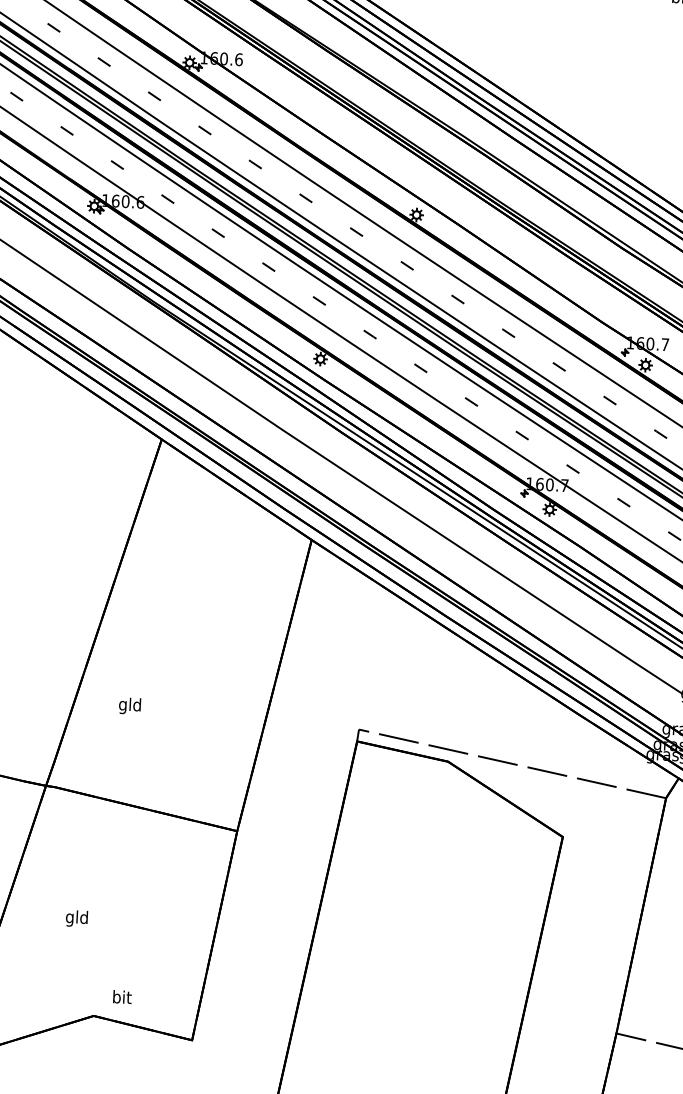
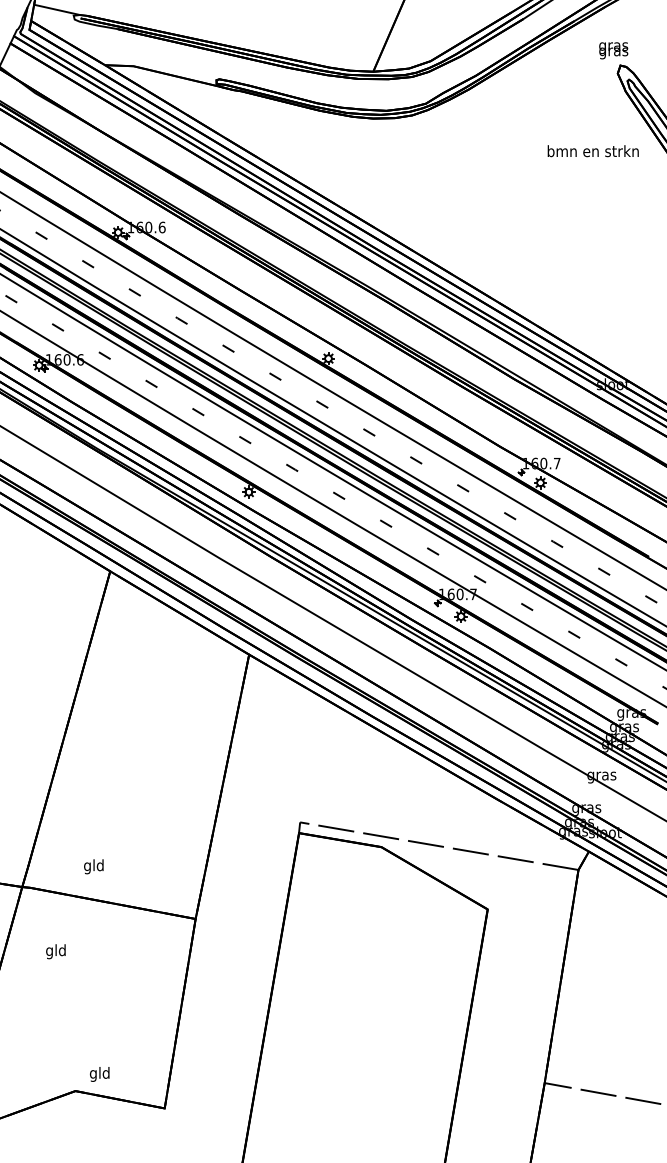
text: (129, 705) -> (93, 866), moved
text: (76, 918) -> (55, 951), moved
text: (121, 998) -> (99, 1074), bit -> gld

